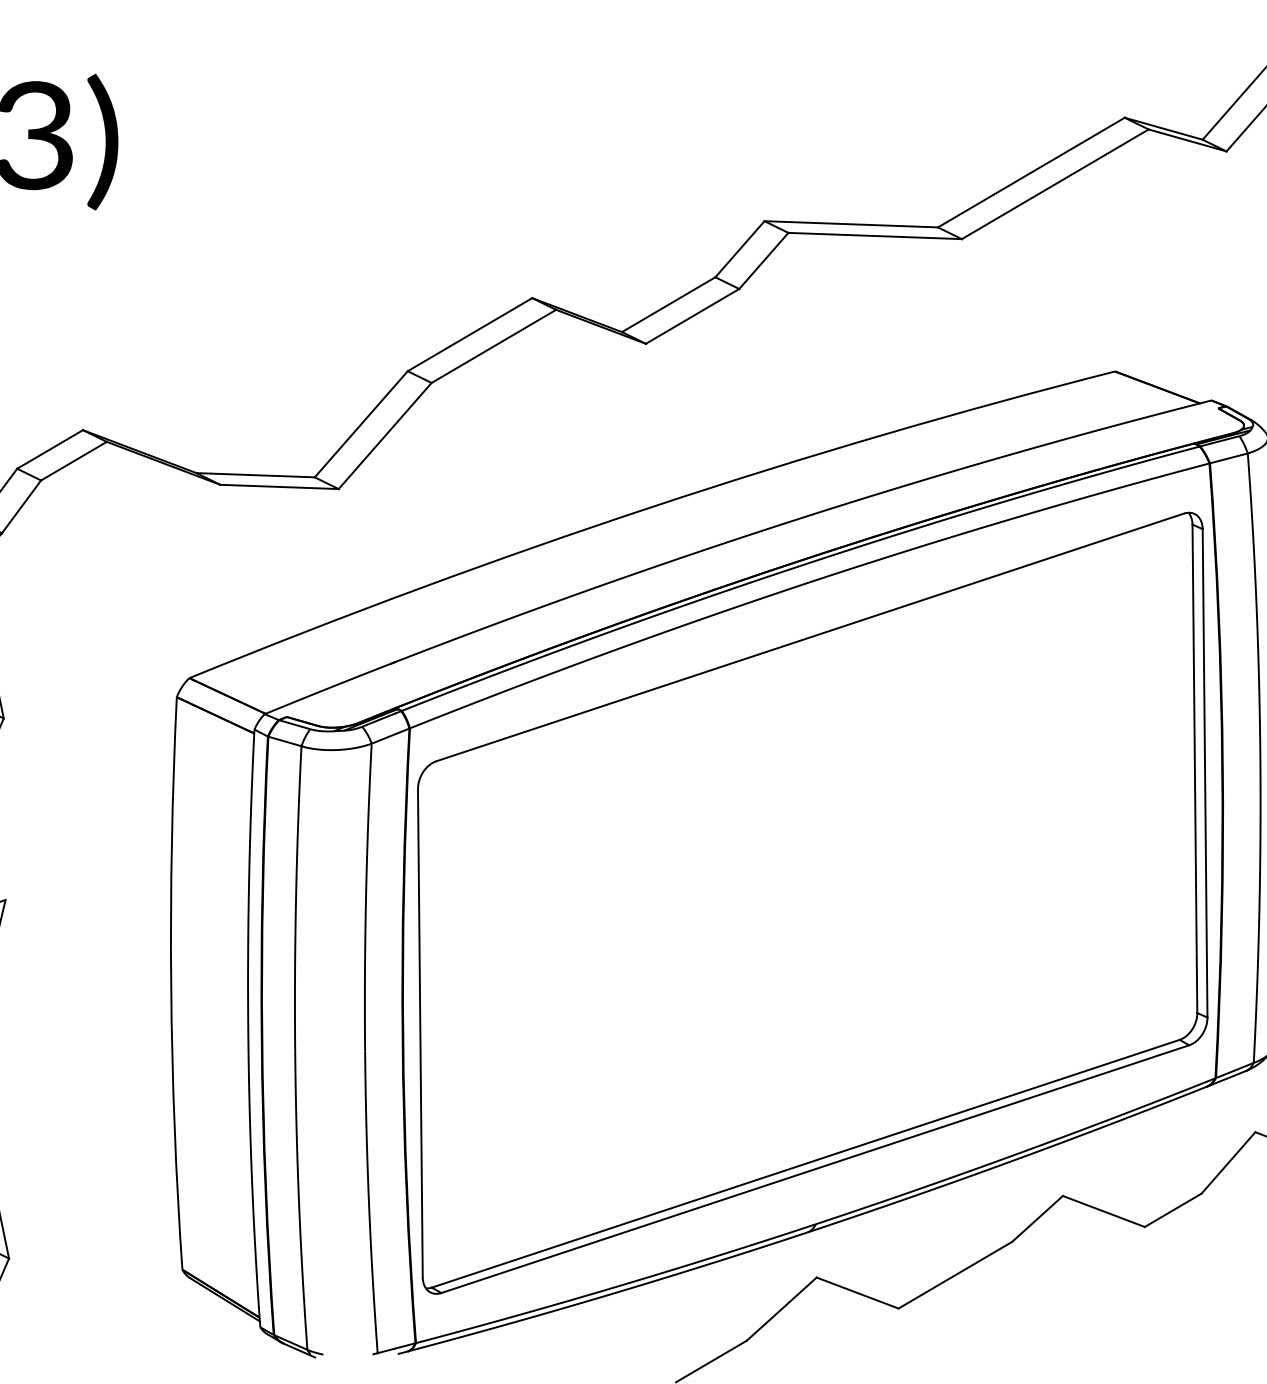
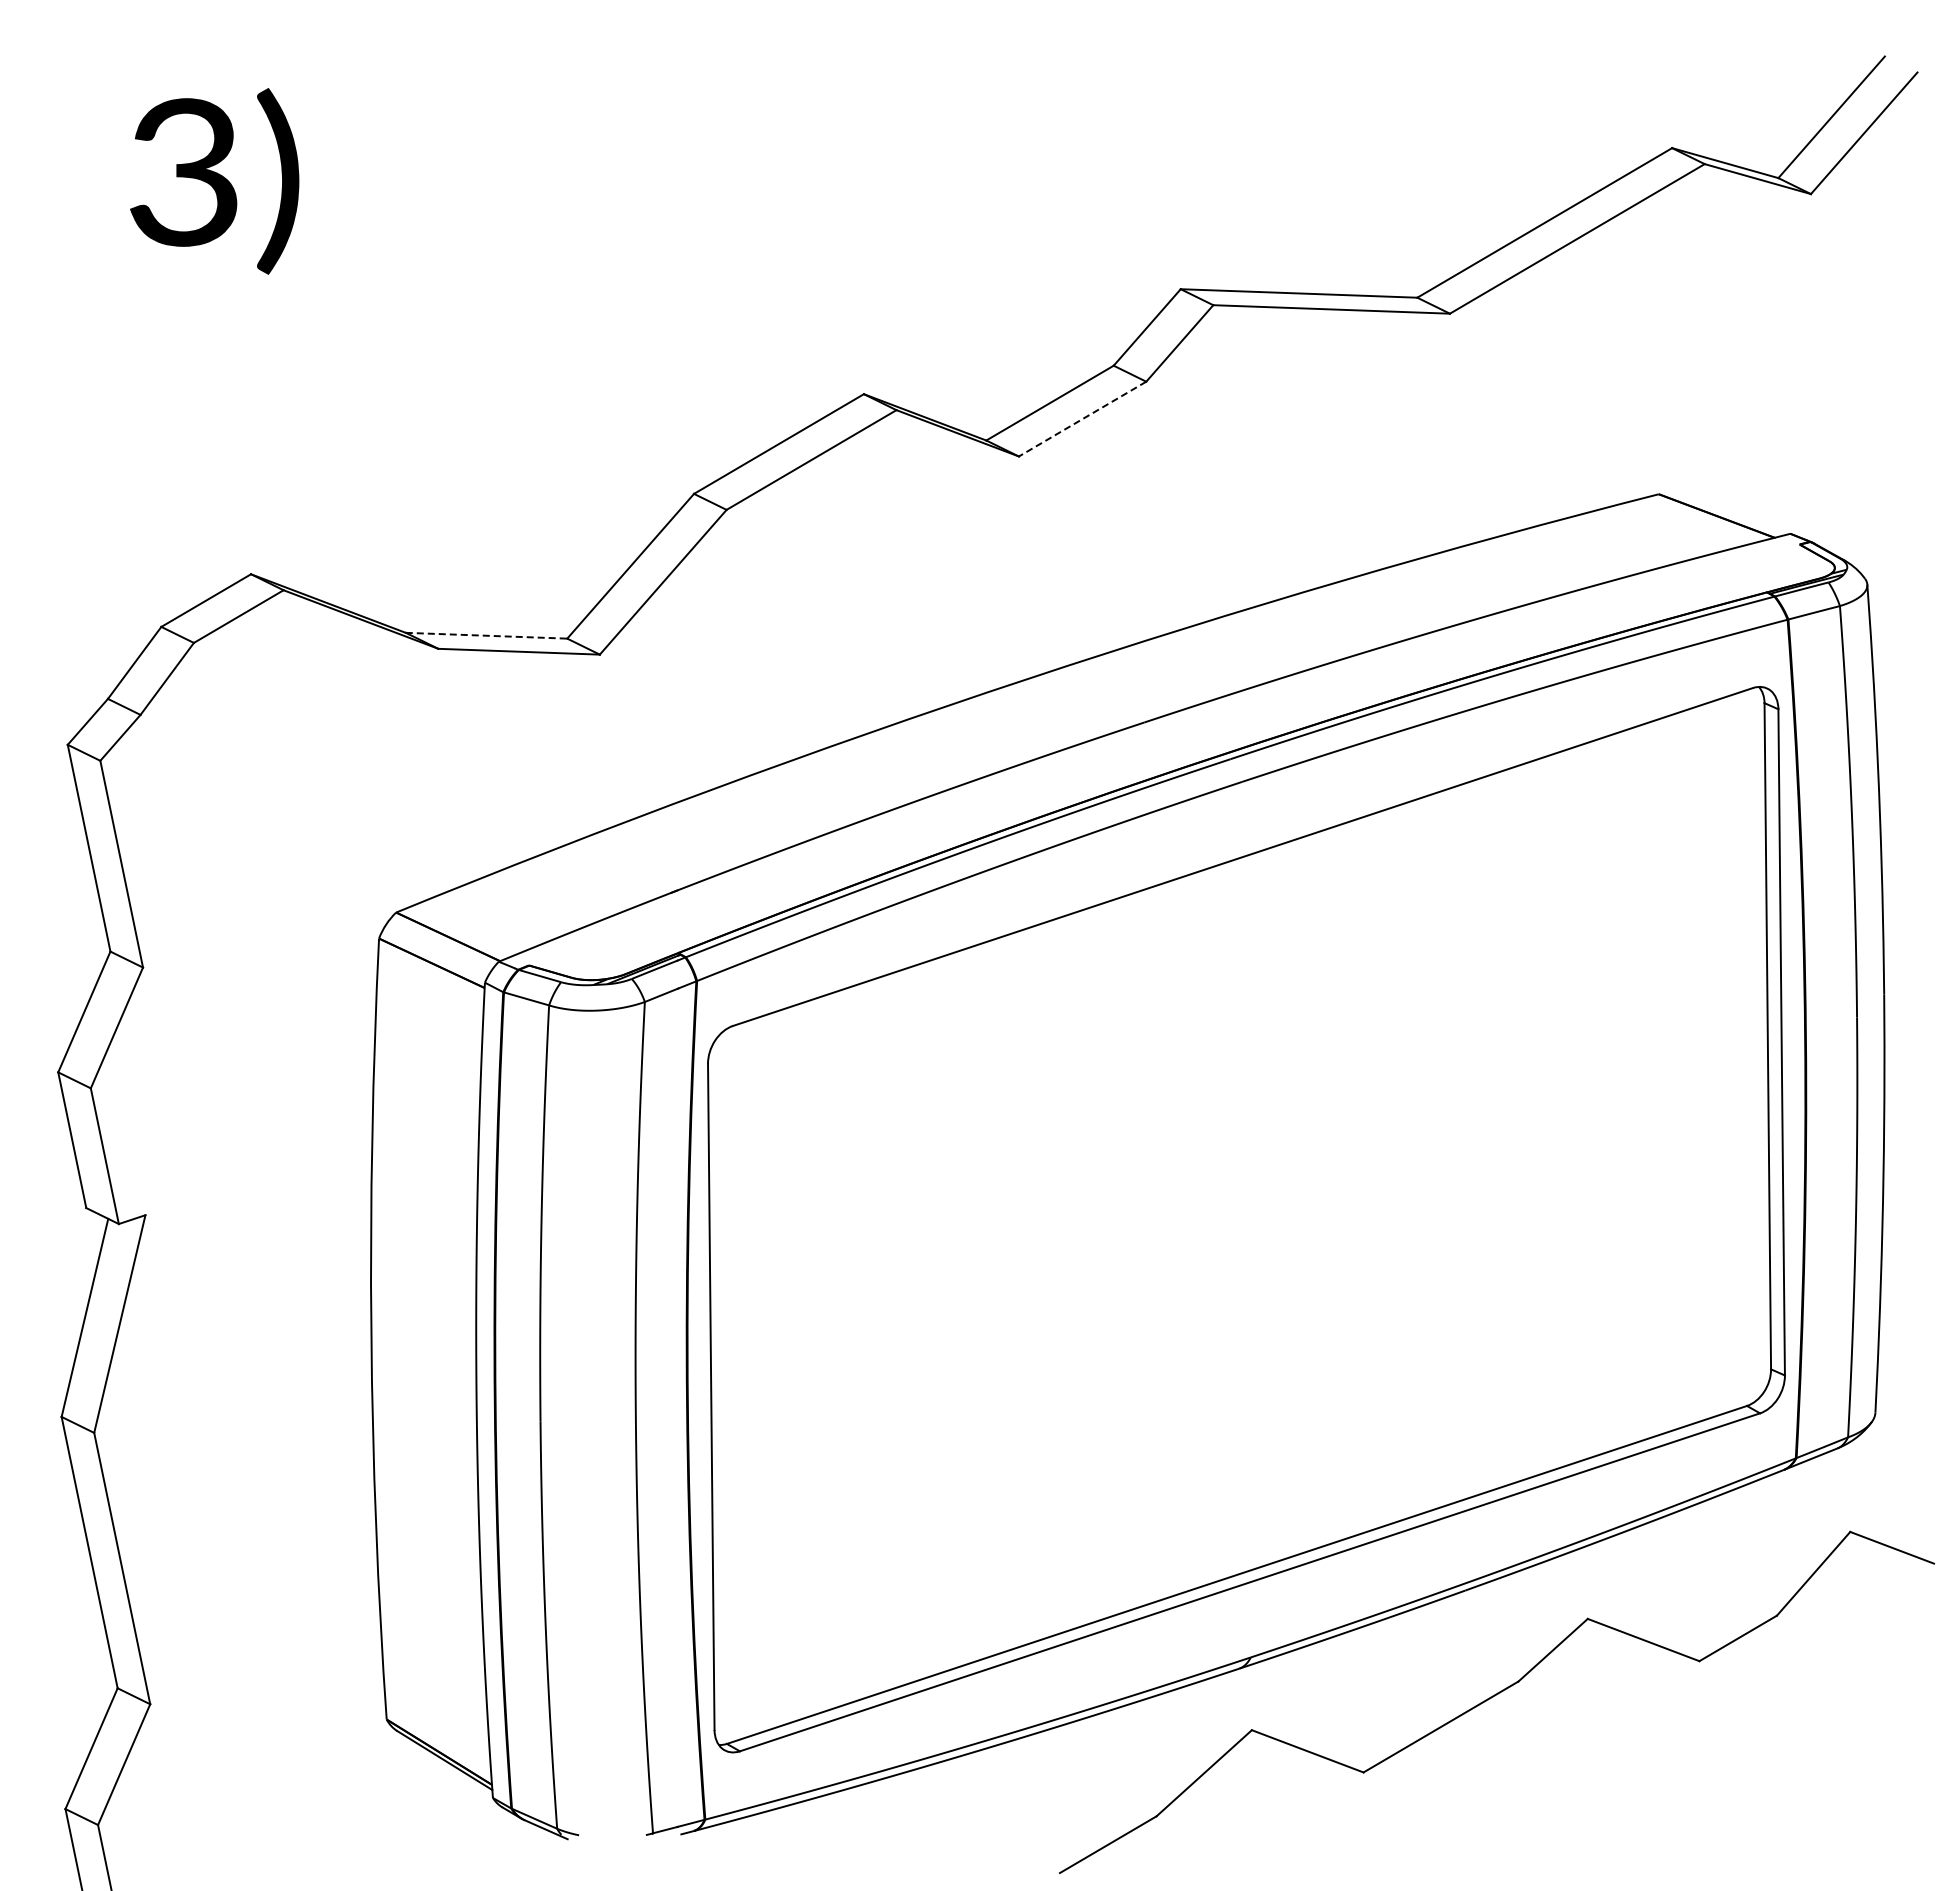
line: (692, 316) -> (1082, 419), solid -> dashed
line: (255, 475) -> (486, 635), solid -> dashed

